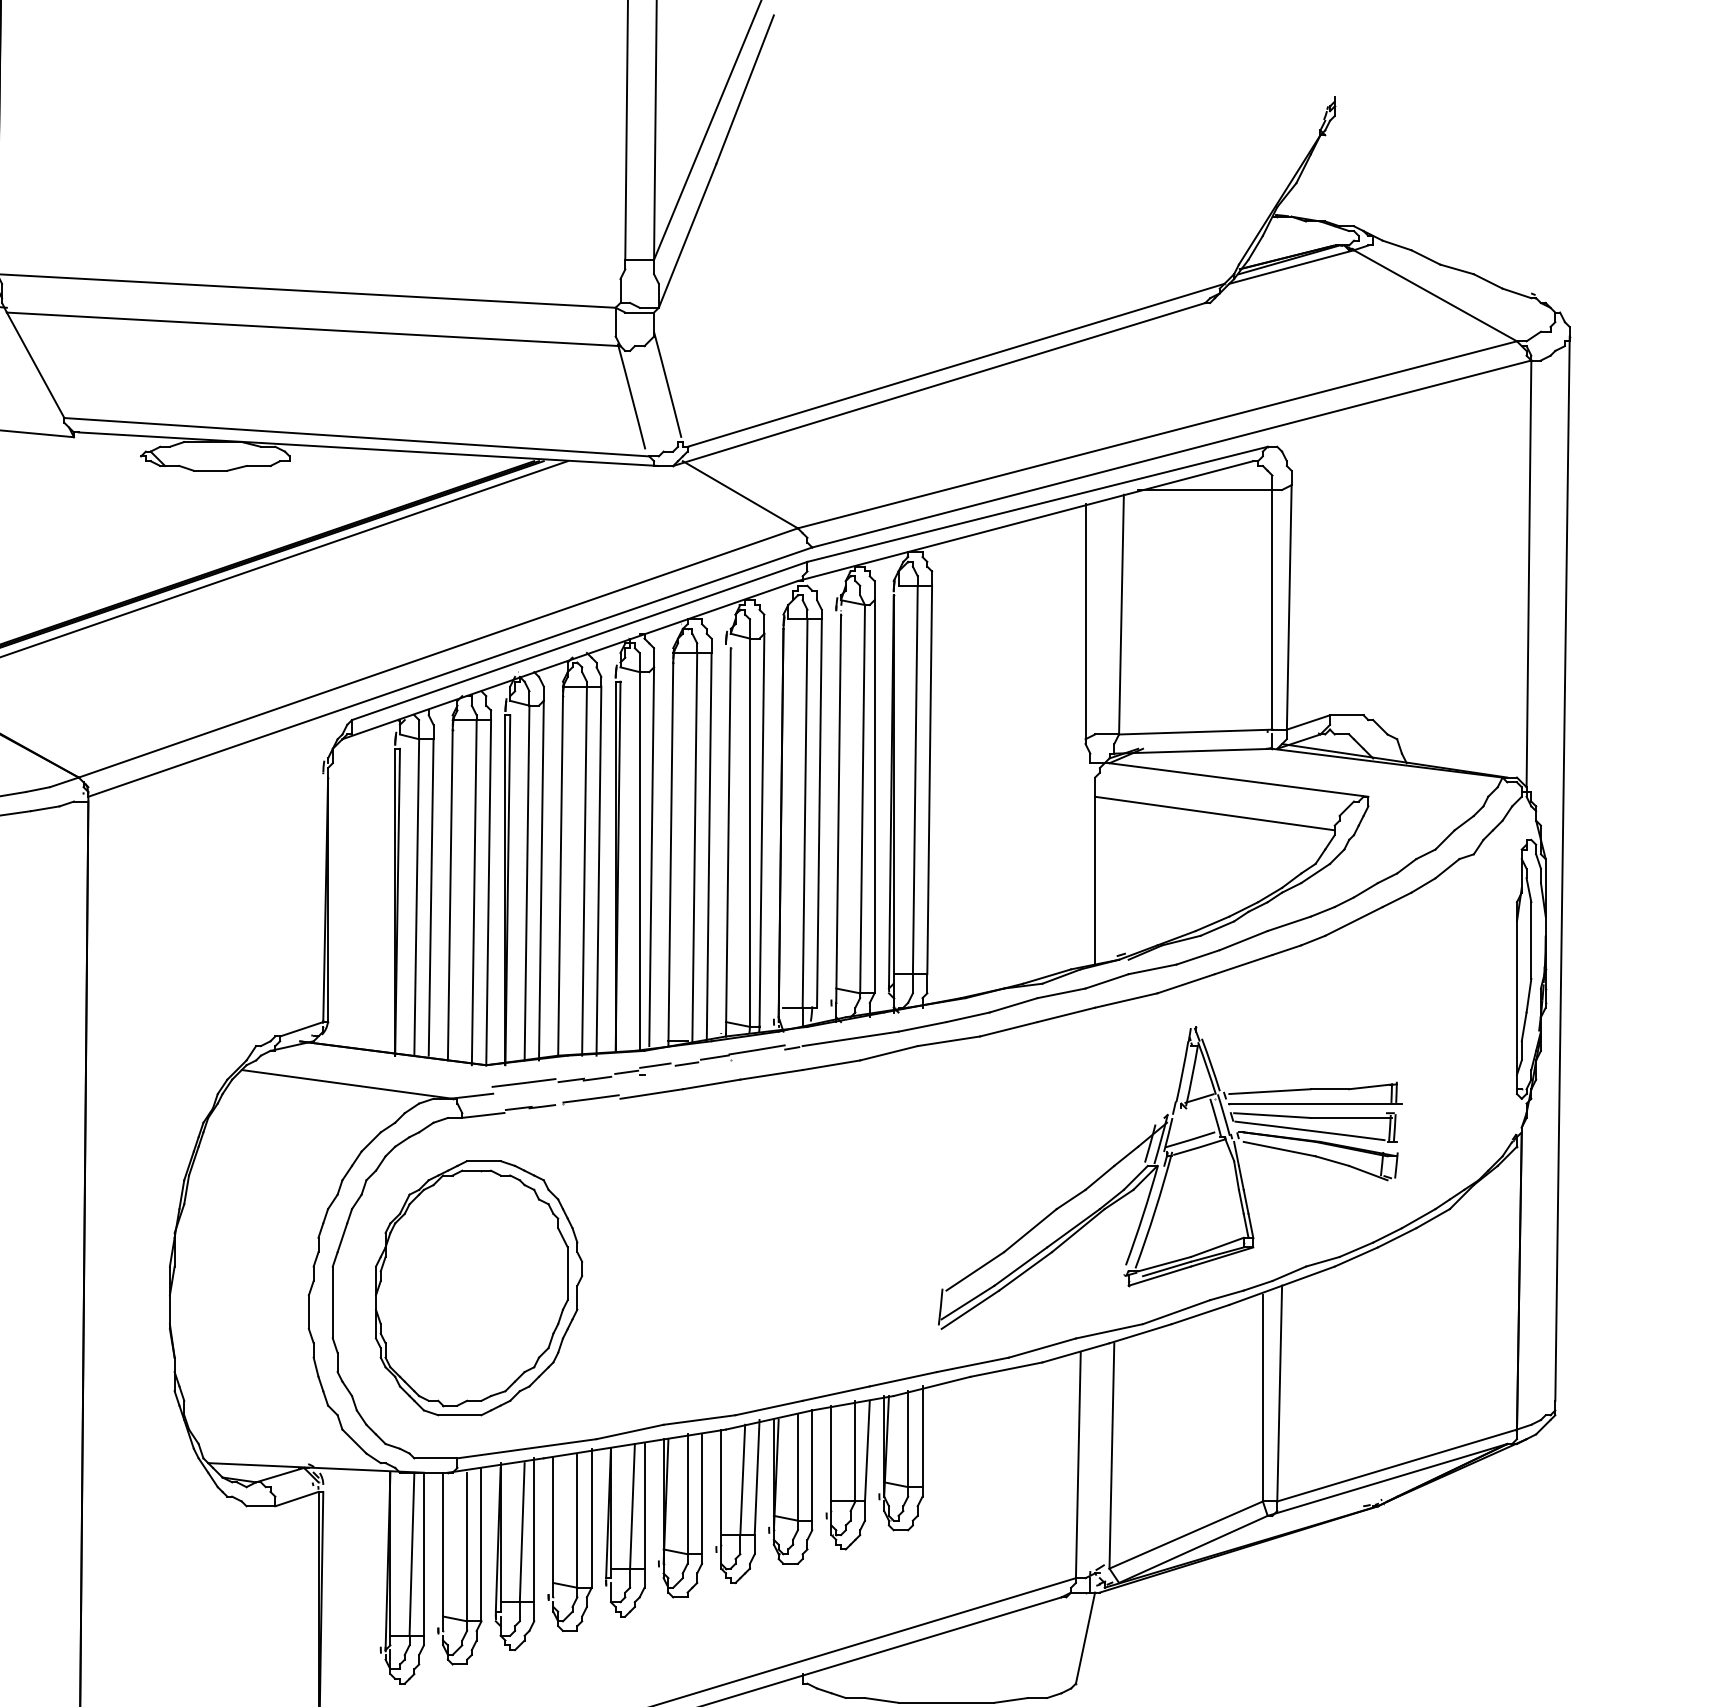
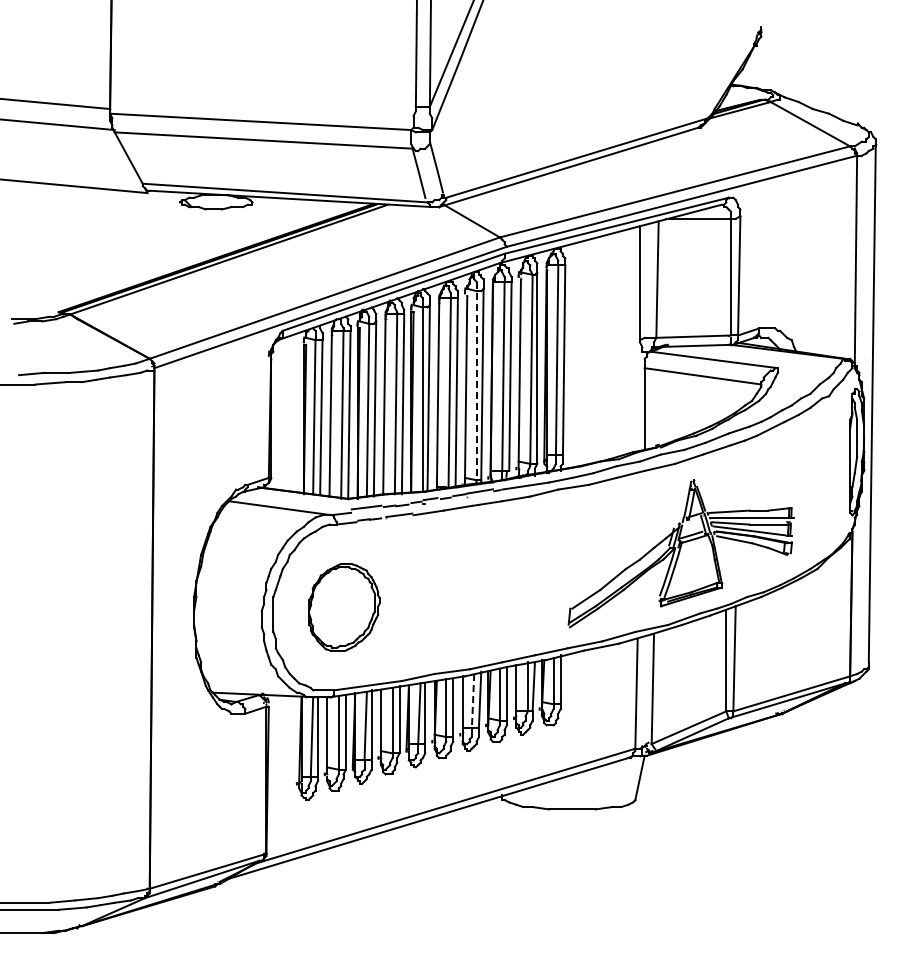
line: (749, 824) -> (476, 381), solid -> dashed
part: (478, 1288) -> (344, 607), size x0.7
line: (743, 1479) -> (473, 700), solid -> dashed

